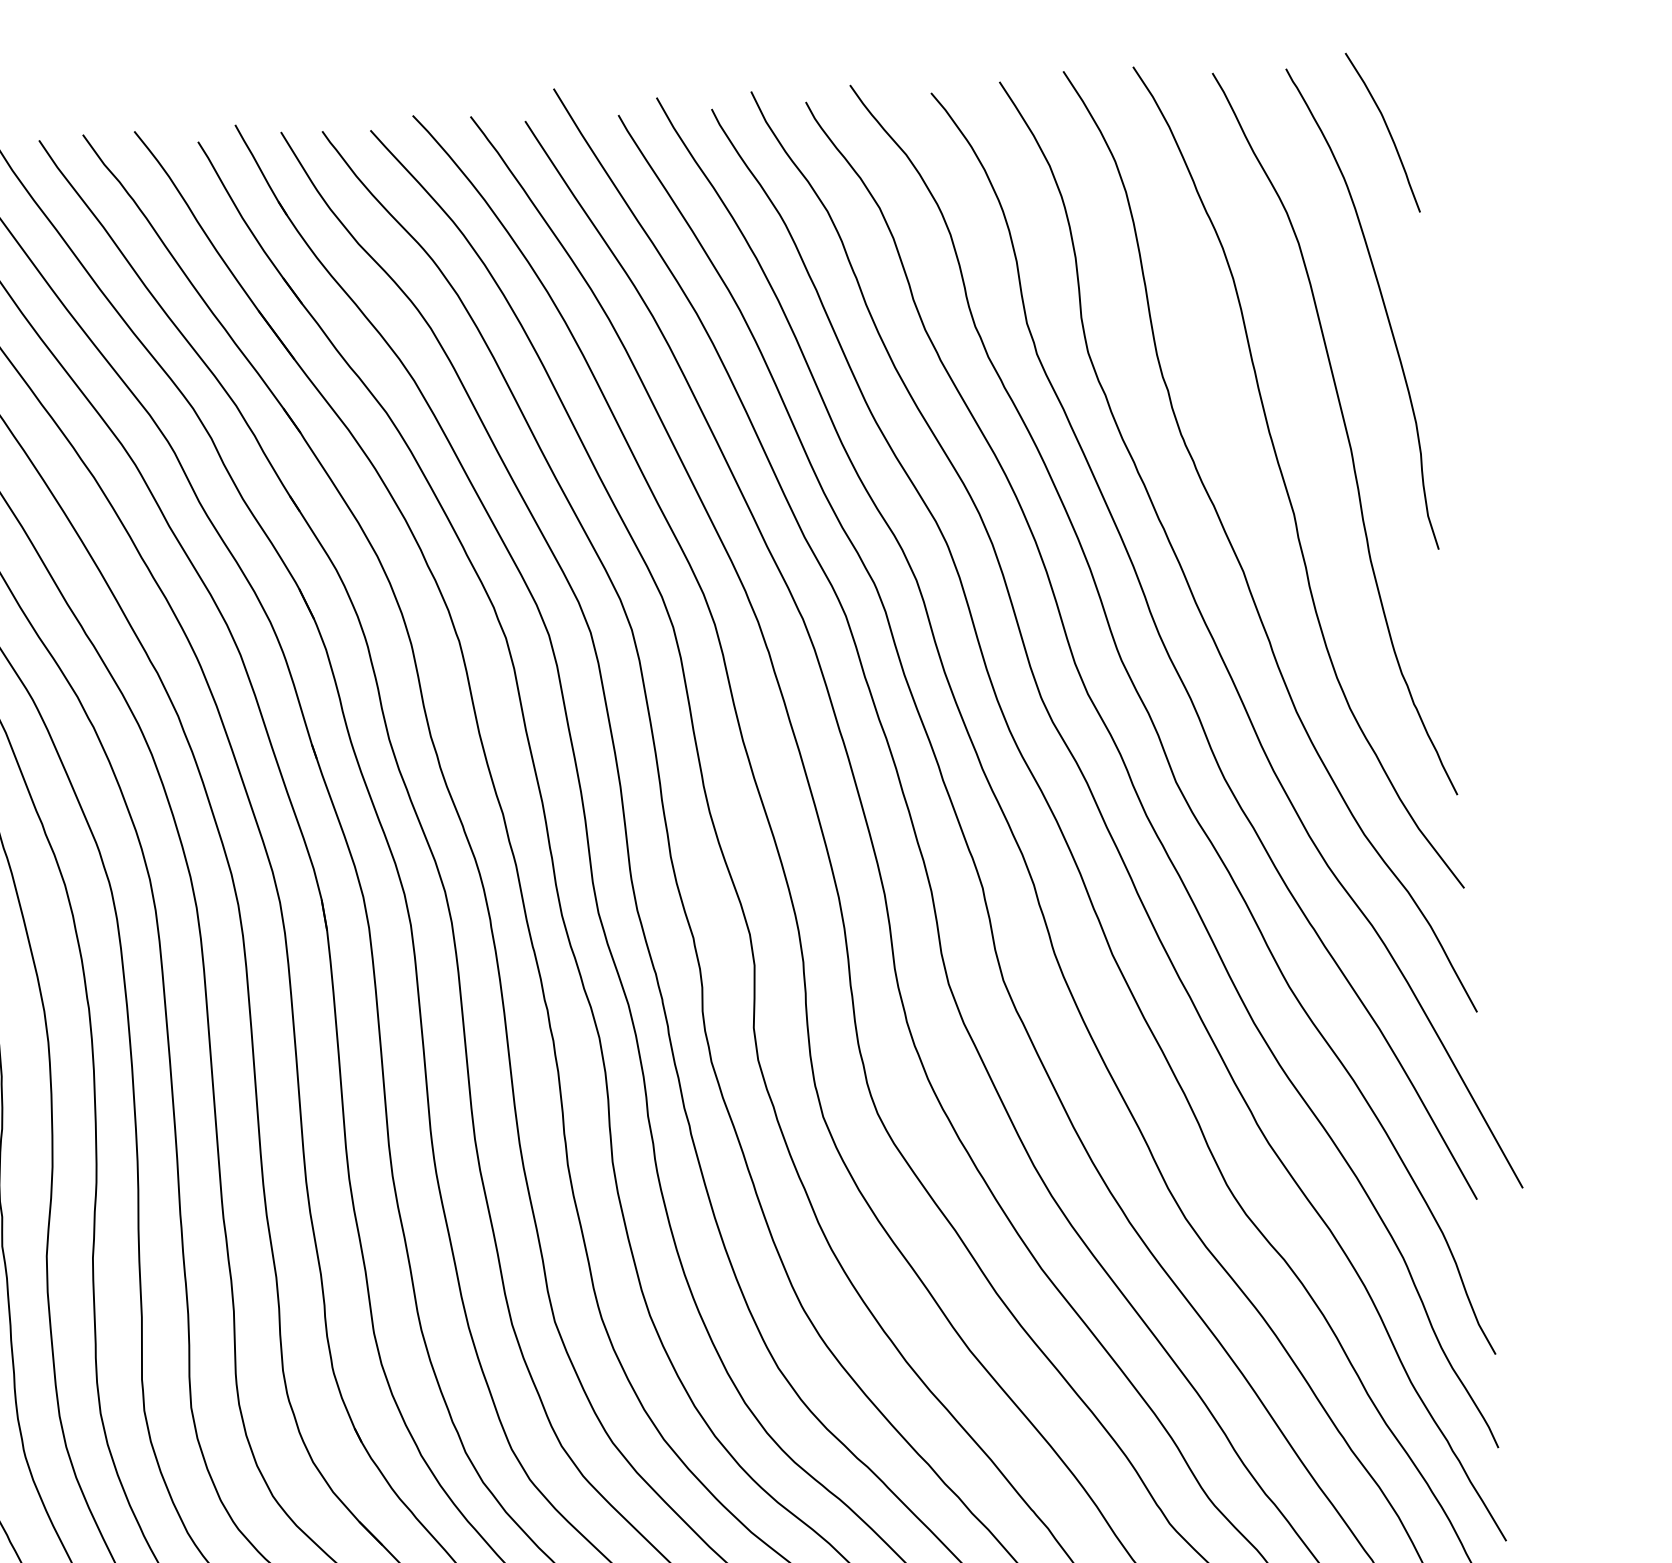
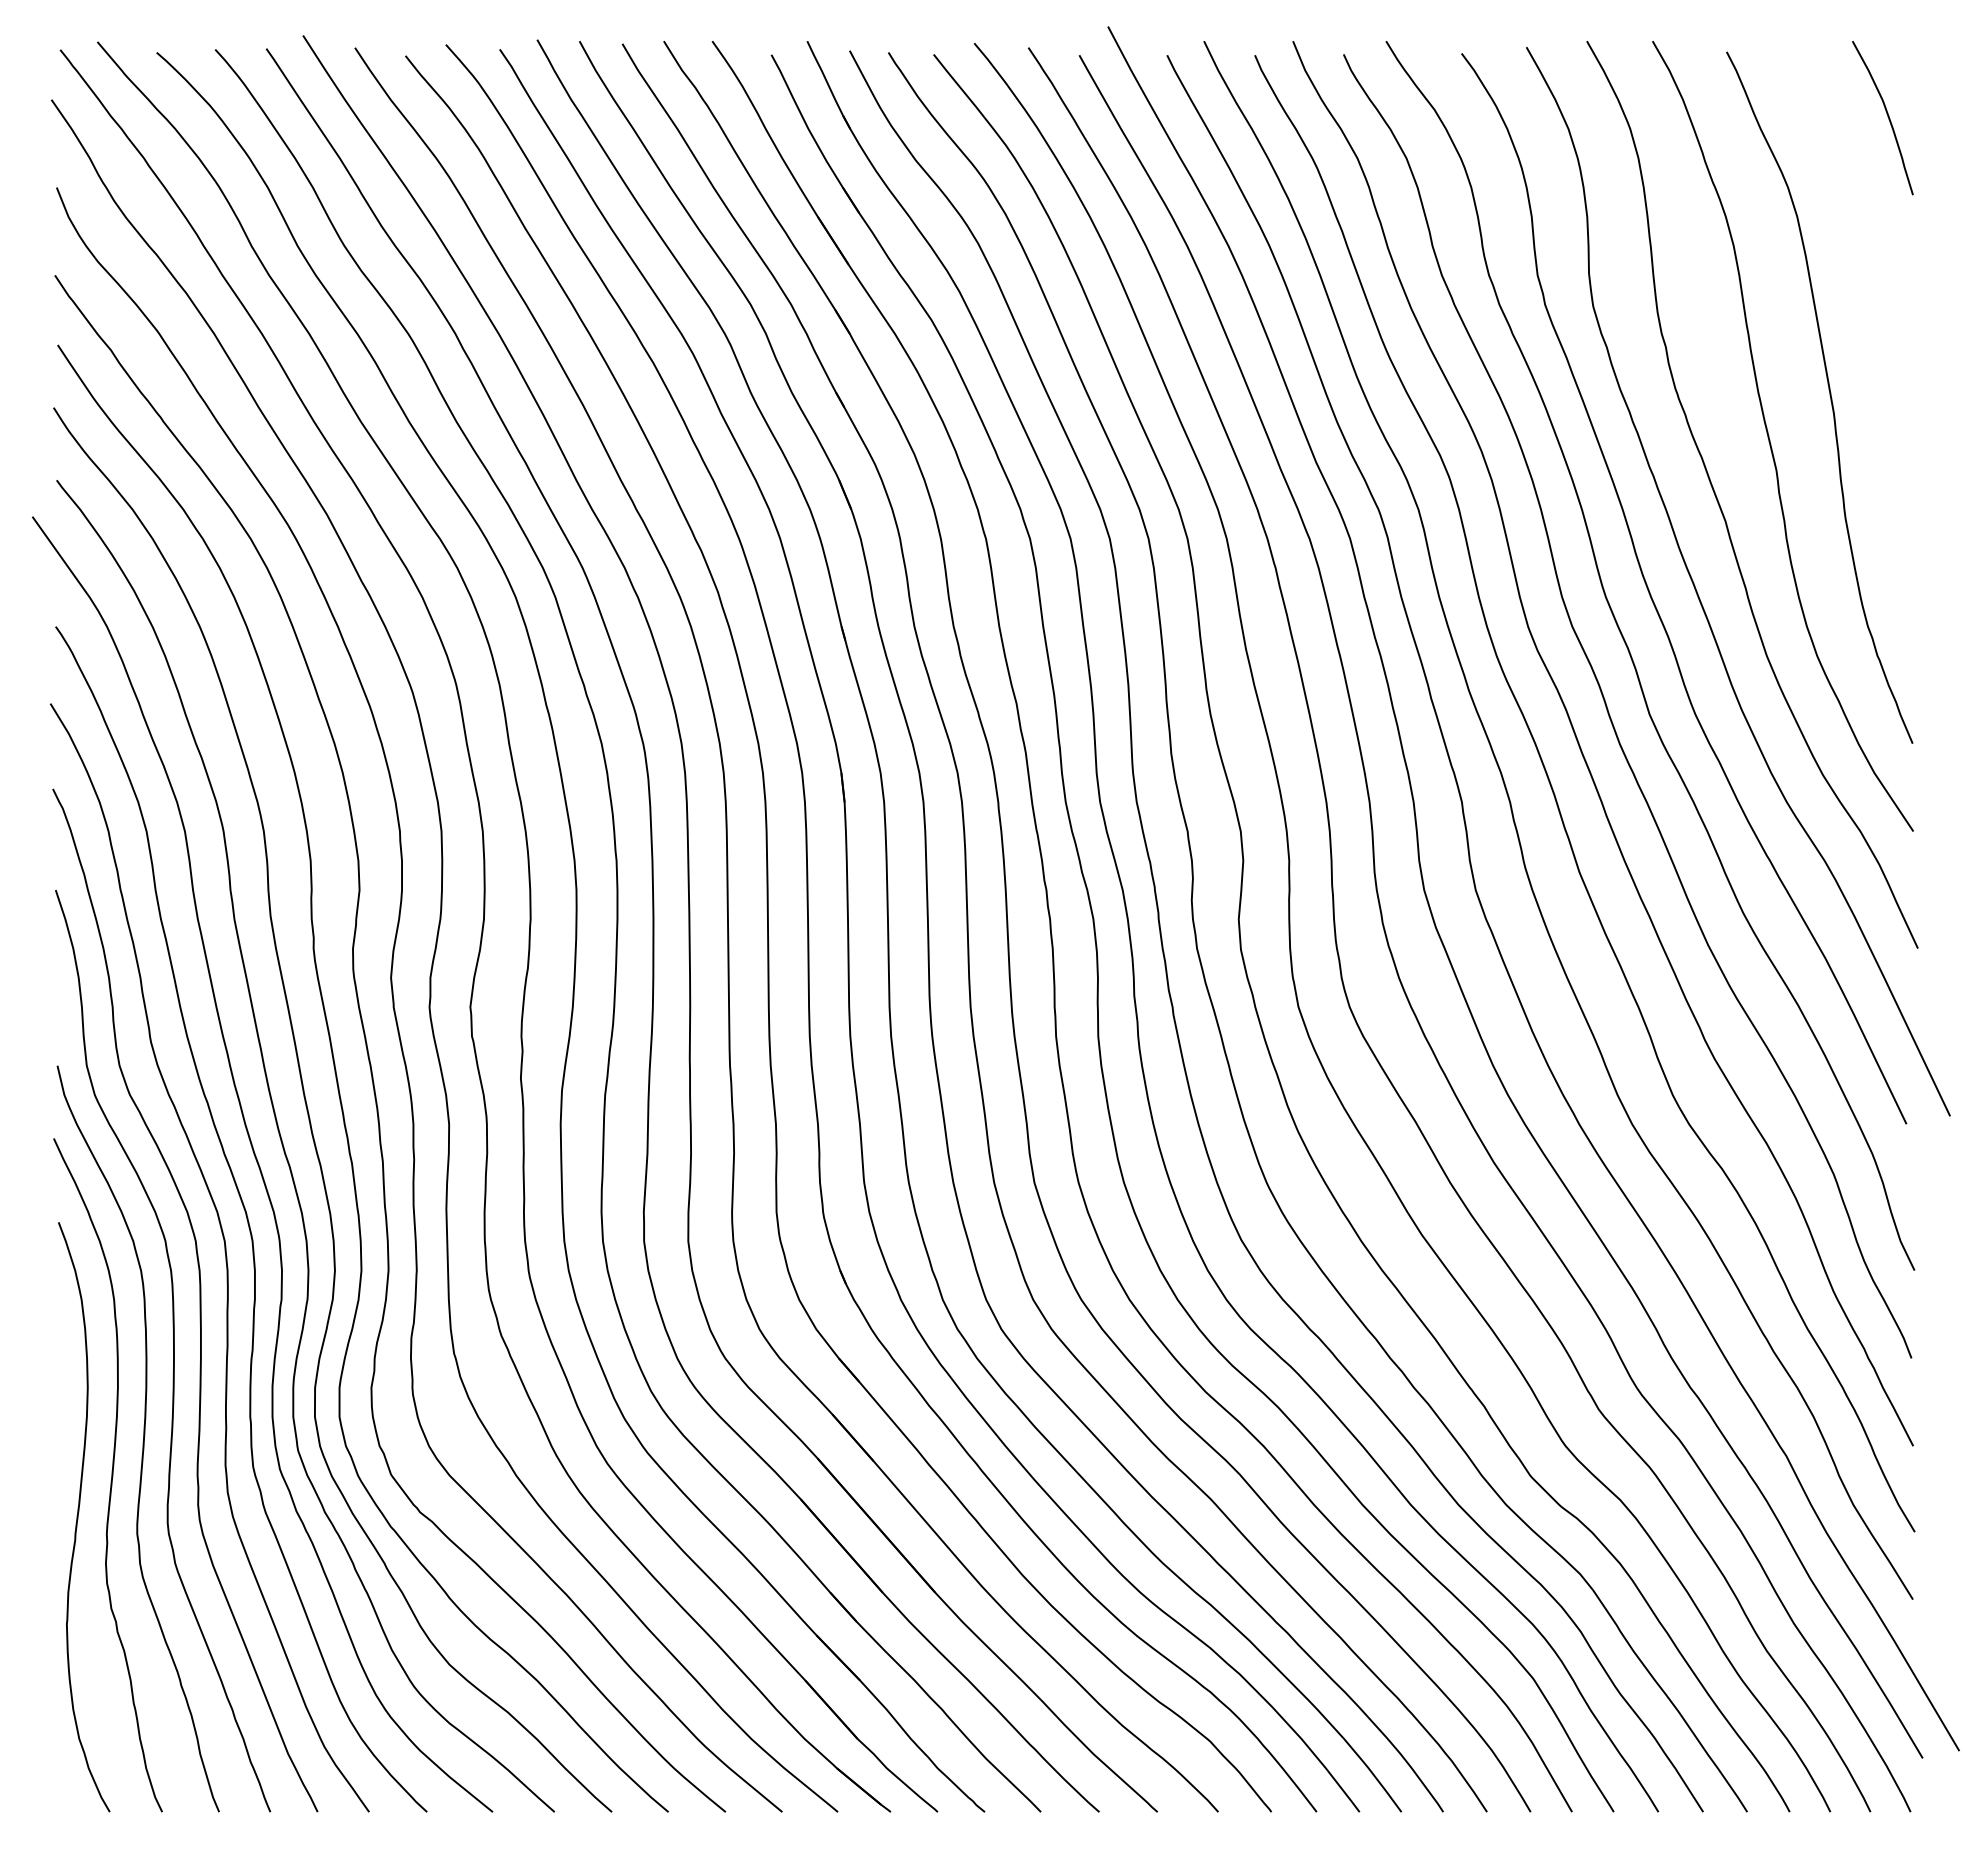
curve: (1382, 304) -> (1872, 279), removed

